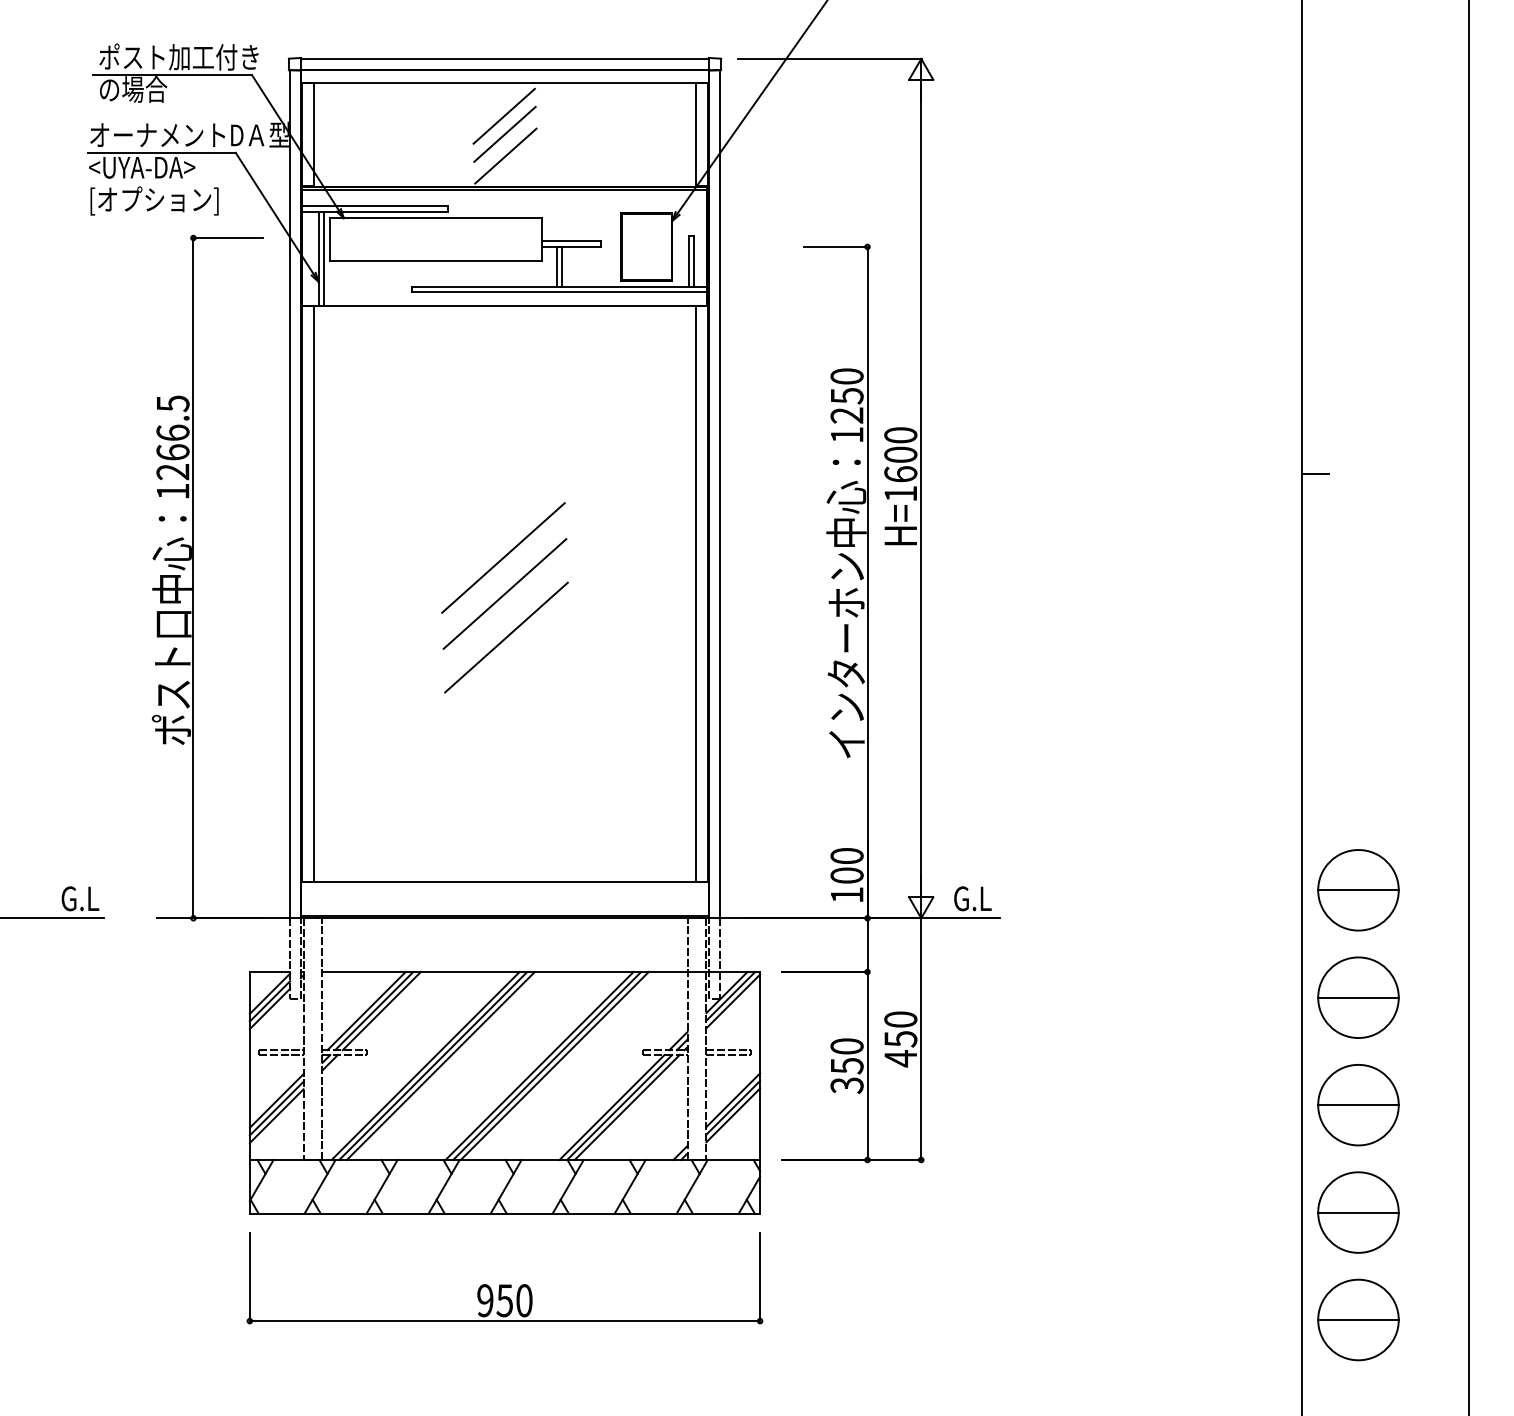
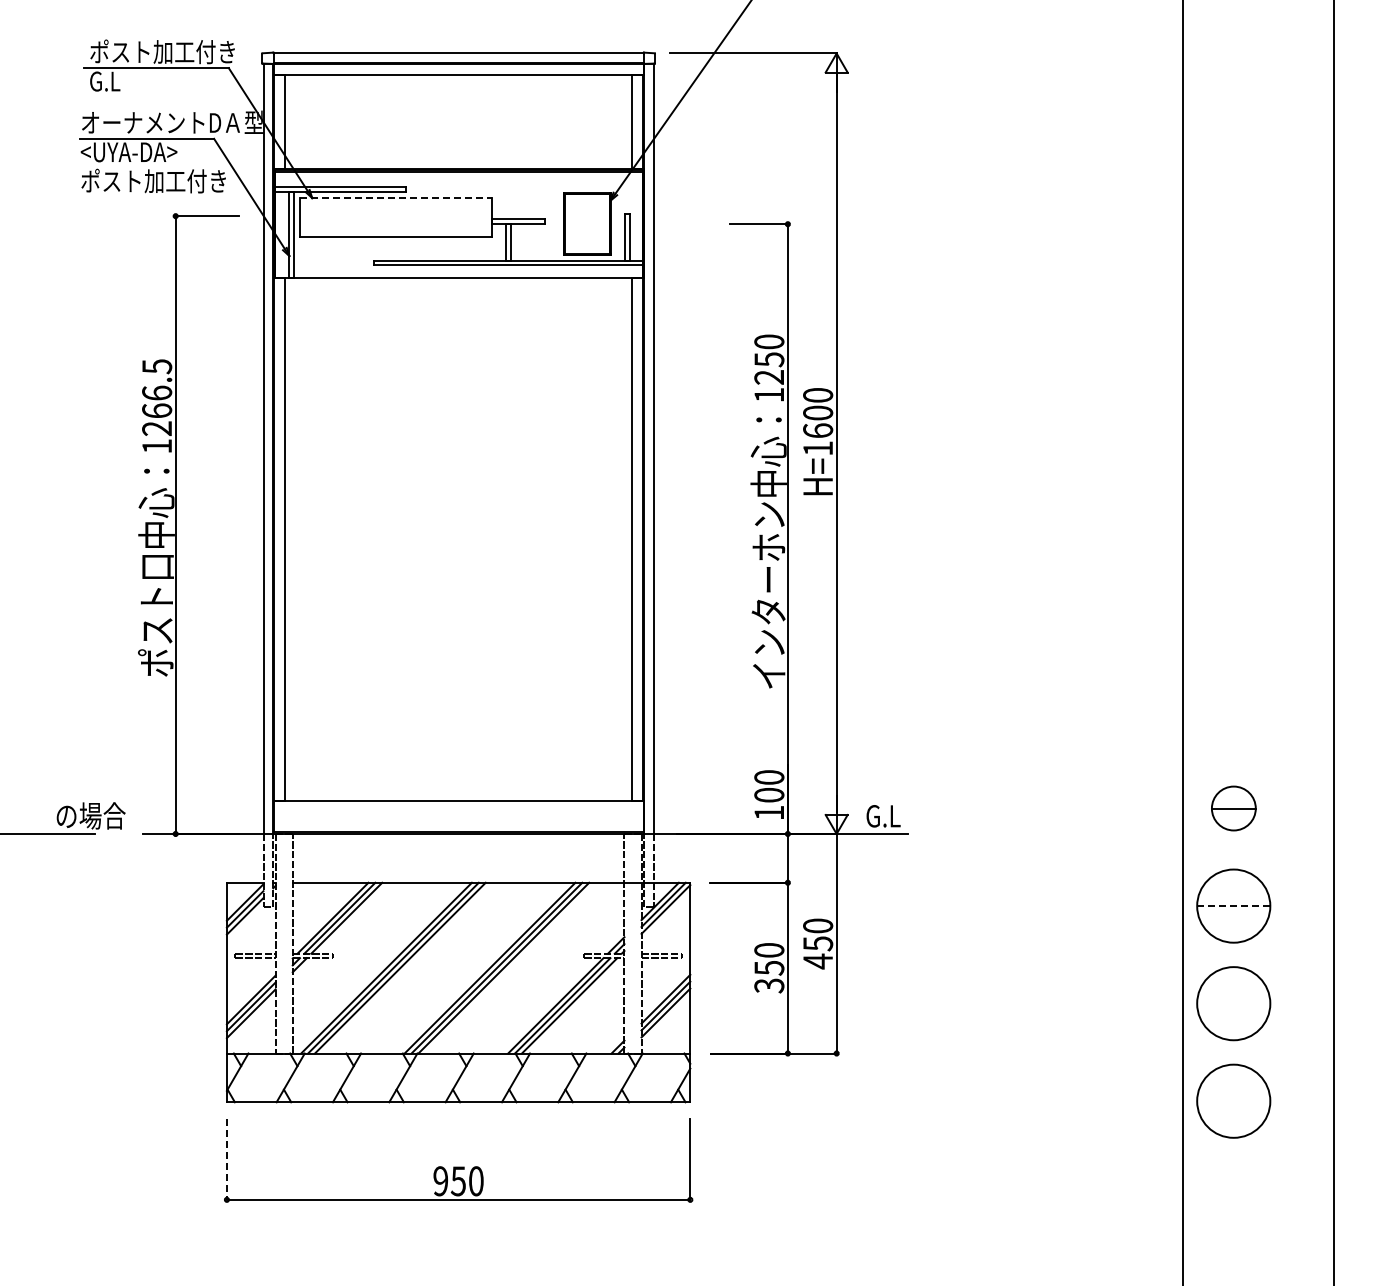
text: (132, 89) -> (120, 81), の場合 -> G.L
line: (503, 116) -> (457, 105), removed
line: (504, 134) -> (458, 122), removed
line: (505, 155) -> (459, 141), removed
text: (169, 199) -> (153, 181), [オプション] -> ポスト加工付き
line: (436, 218) -> (396, 198), solid -> dashed
line: (1315, 474) -> (1194, 430), removed
line: (502, 557) -> (456, 506), removed
line: (504, 594) -> (458, 539), removed
line: (505, 636) -> (459, 578), removed
part: (1358, 890) -> (1233, 808), size x0.6
text: (99, 897) -> (90, 815), G.L -> の場合
line: (1358, 998) -> (1233, 906), solid -> dashed
line: (1358, 1104) -> (1233, 1003), removed
line: (1358, 1212) -> (1233, 1101), removed
line: (249, 1277) -> (226, 1160), solid -> dashed
part: (1358, 1319) -> (1233, 1198), removed

